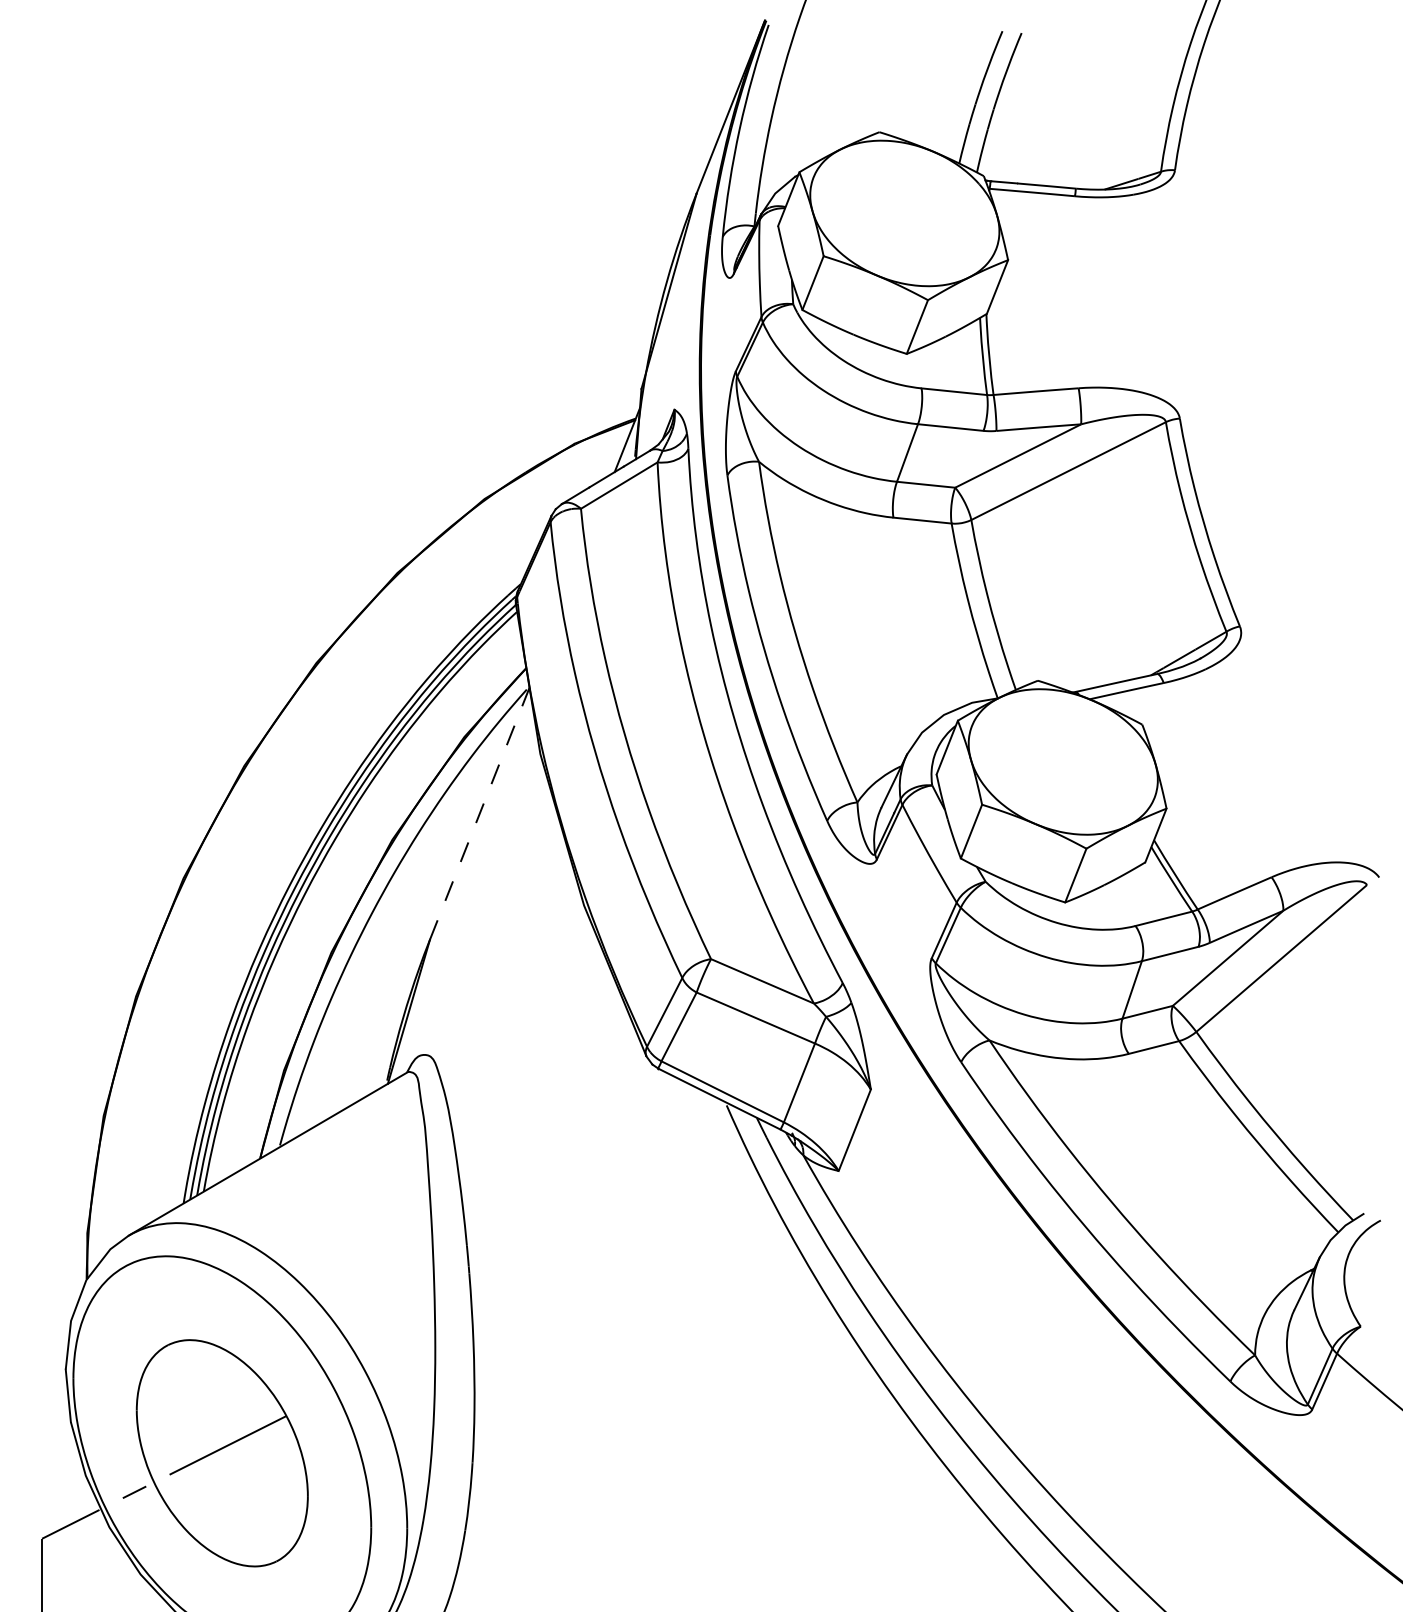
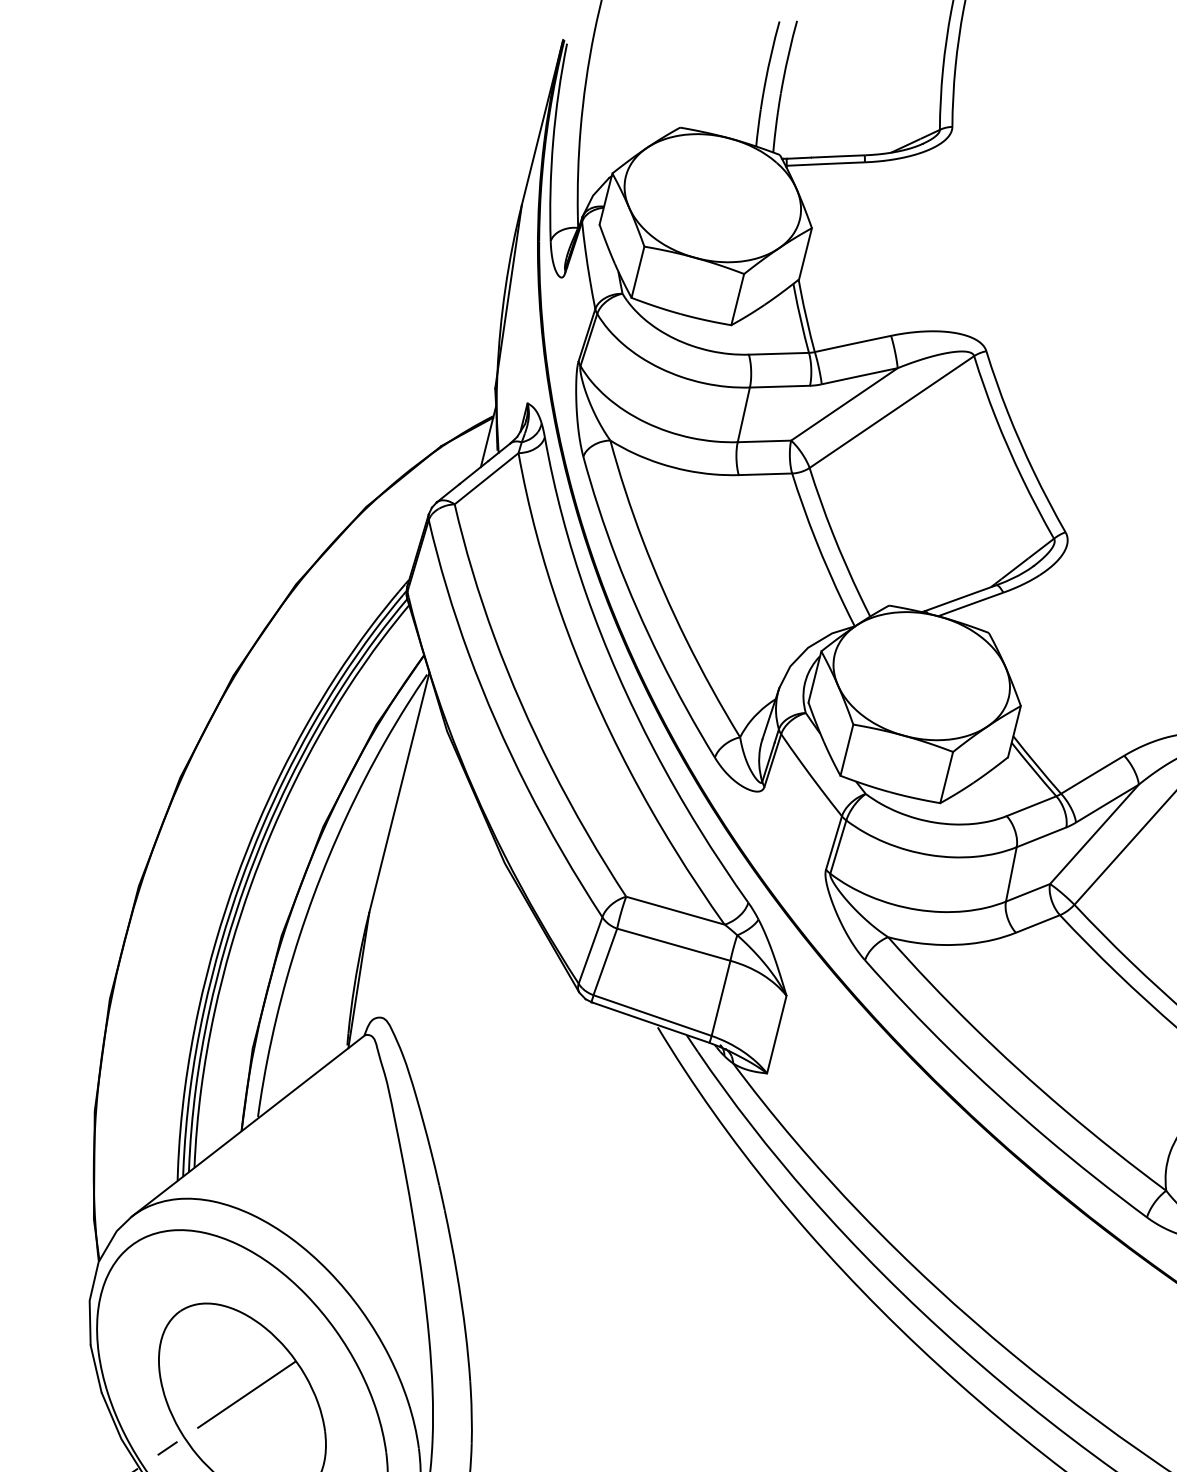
line: (479, 813) -> (399, 792), dashed -> solid

